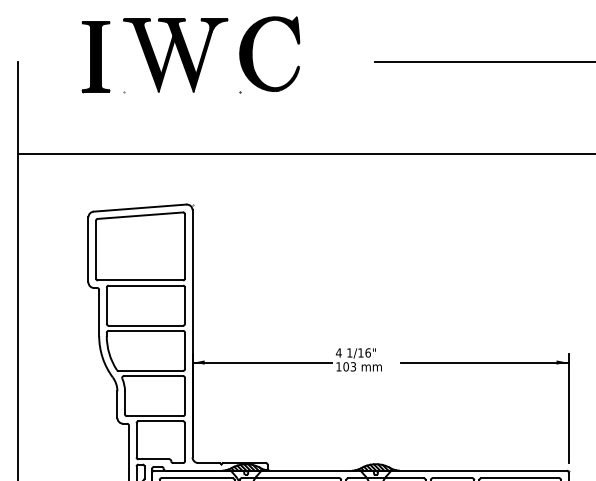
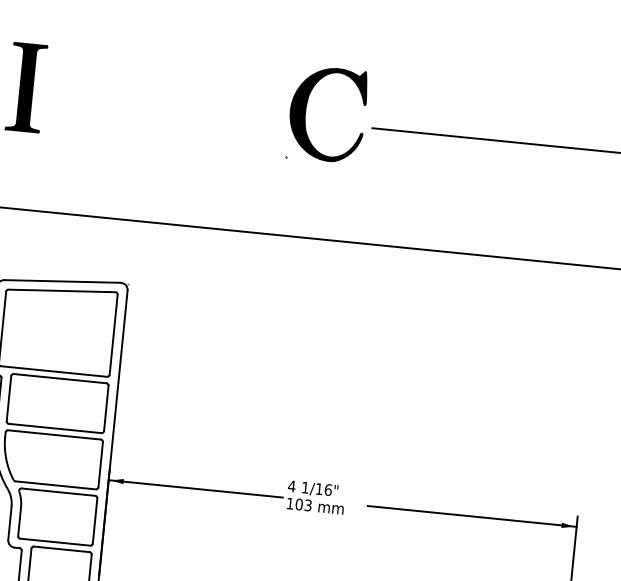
part: (252, 54) -> (306, 112), moved
part: (175, 55) -> (125, 95), removed

